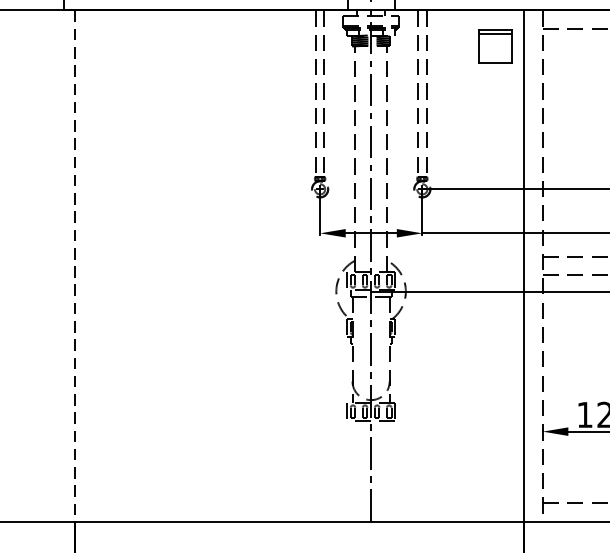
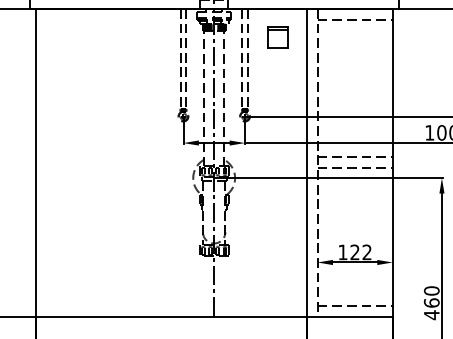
part: (494, 46) -> (277, 37), moved
line: (74, 265) -> (35, 162), dashed -> solid

